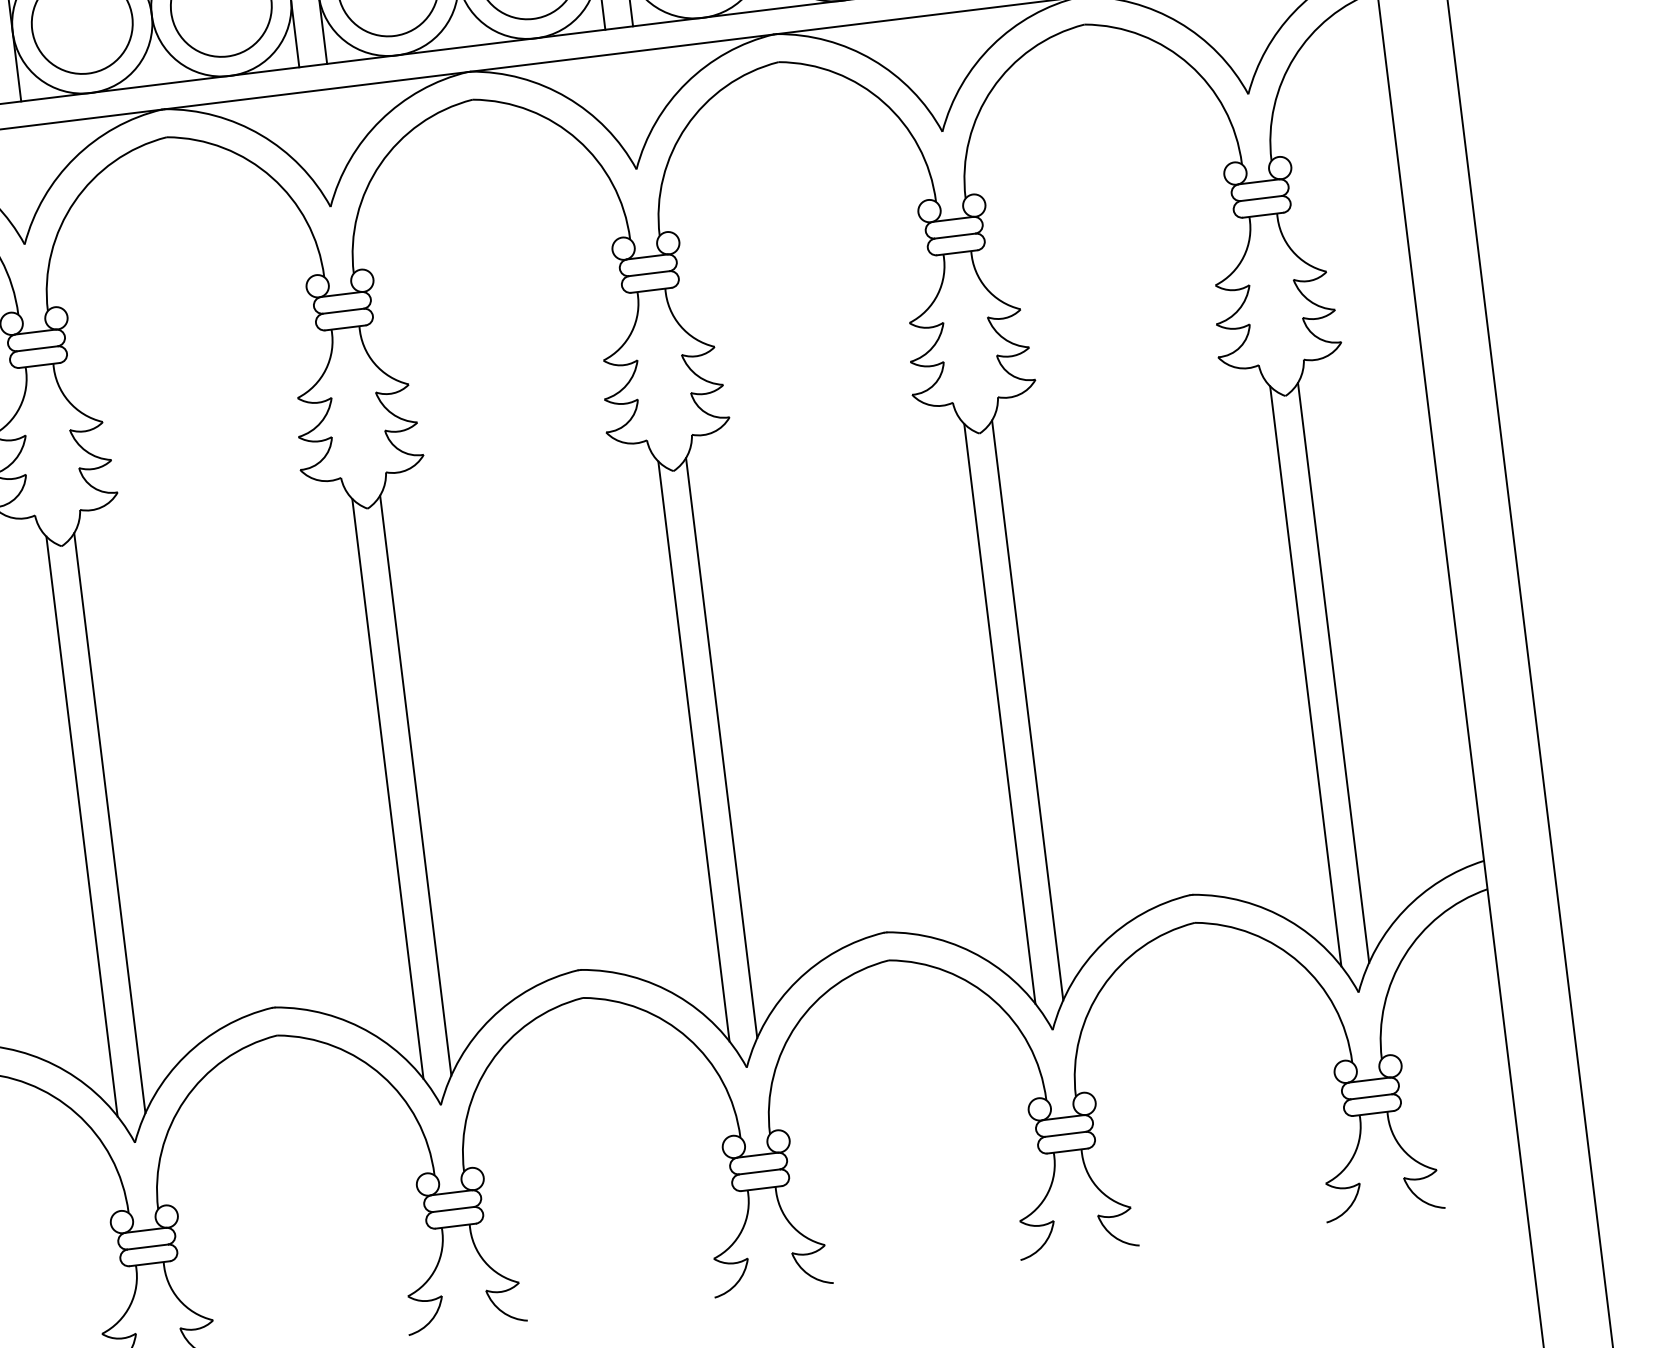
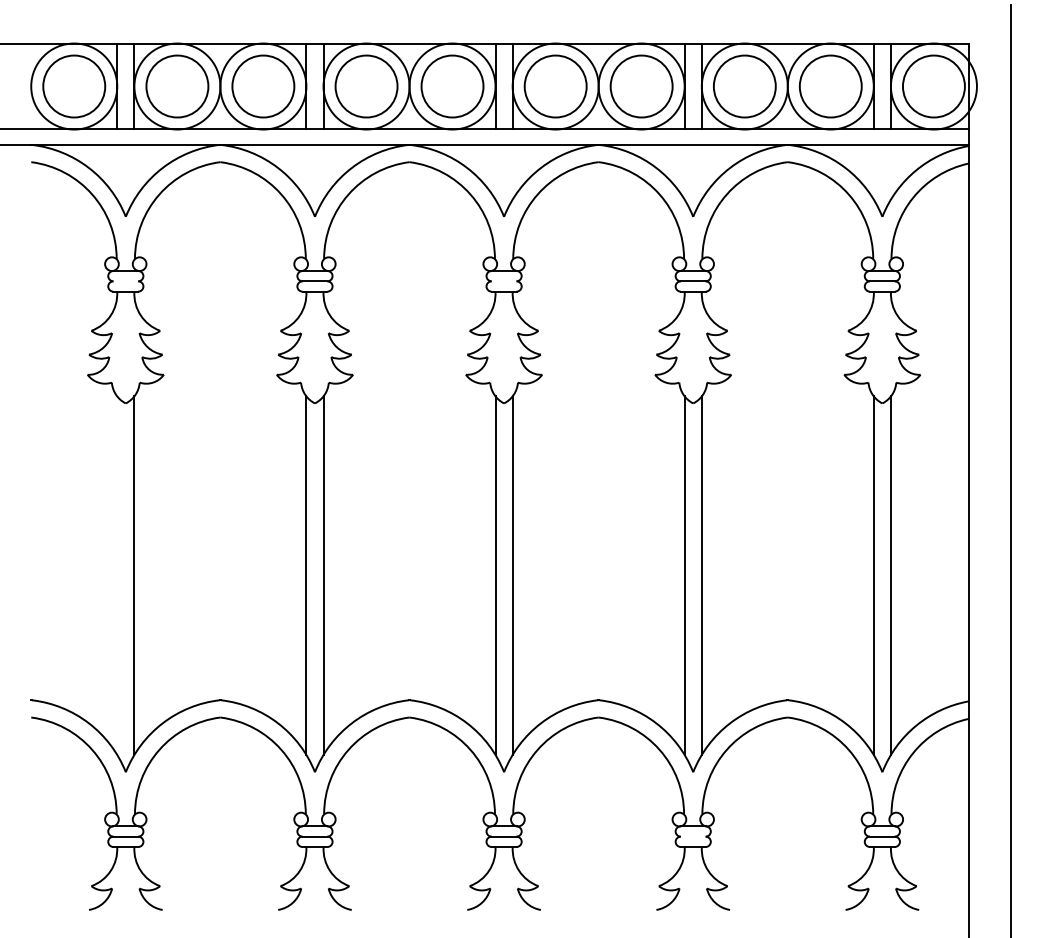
line: (648, 274) -> (503, 281), removed
line: (37, 349) -> (125, 281), removed
line: (82, 826) -> (117, 575), removed
line: (1064, 1134) -> (692, 836), removed

